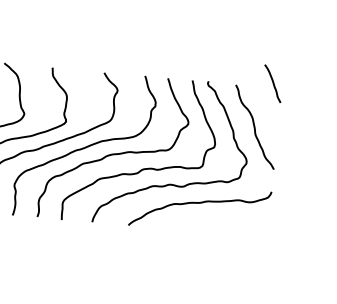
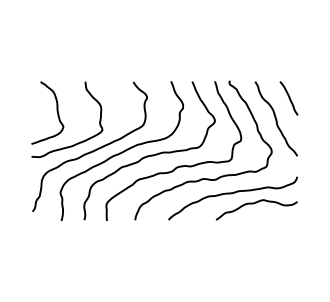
curve: (272, 83) -> (288, 98), moved
curve: (222, 217) -> (254, 204), added

